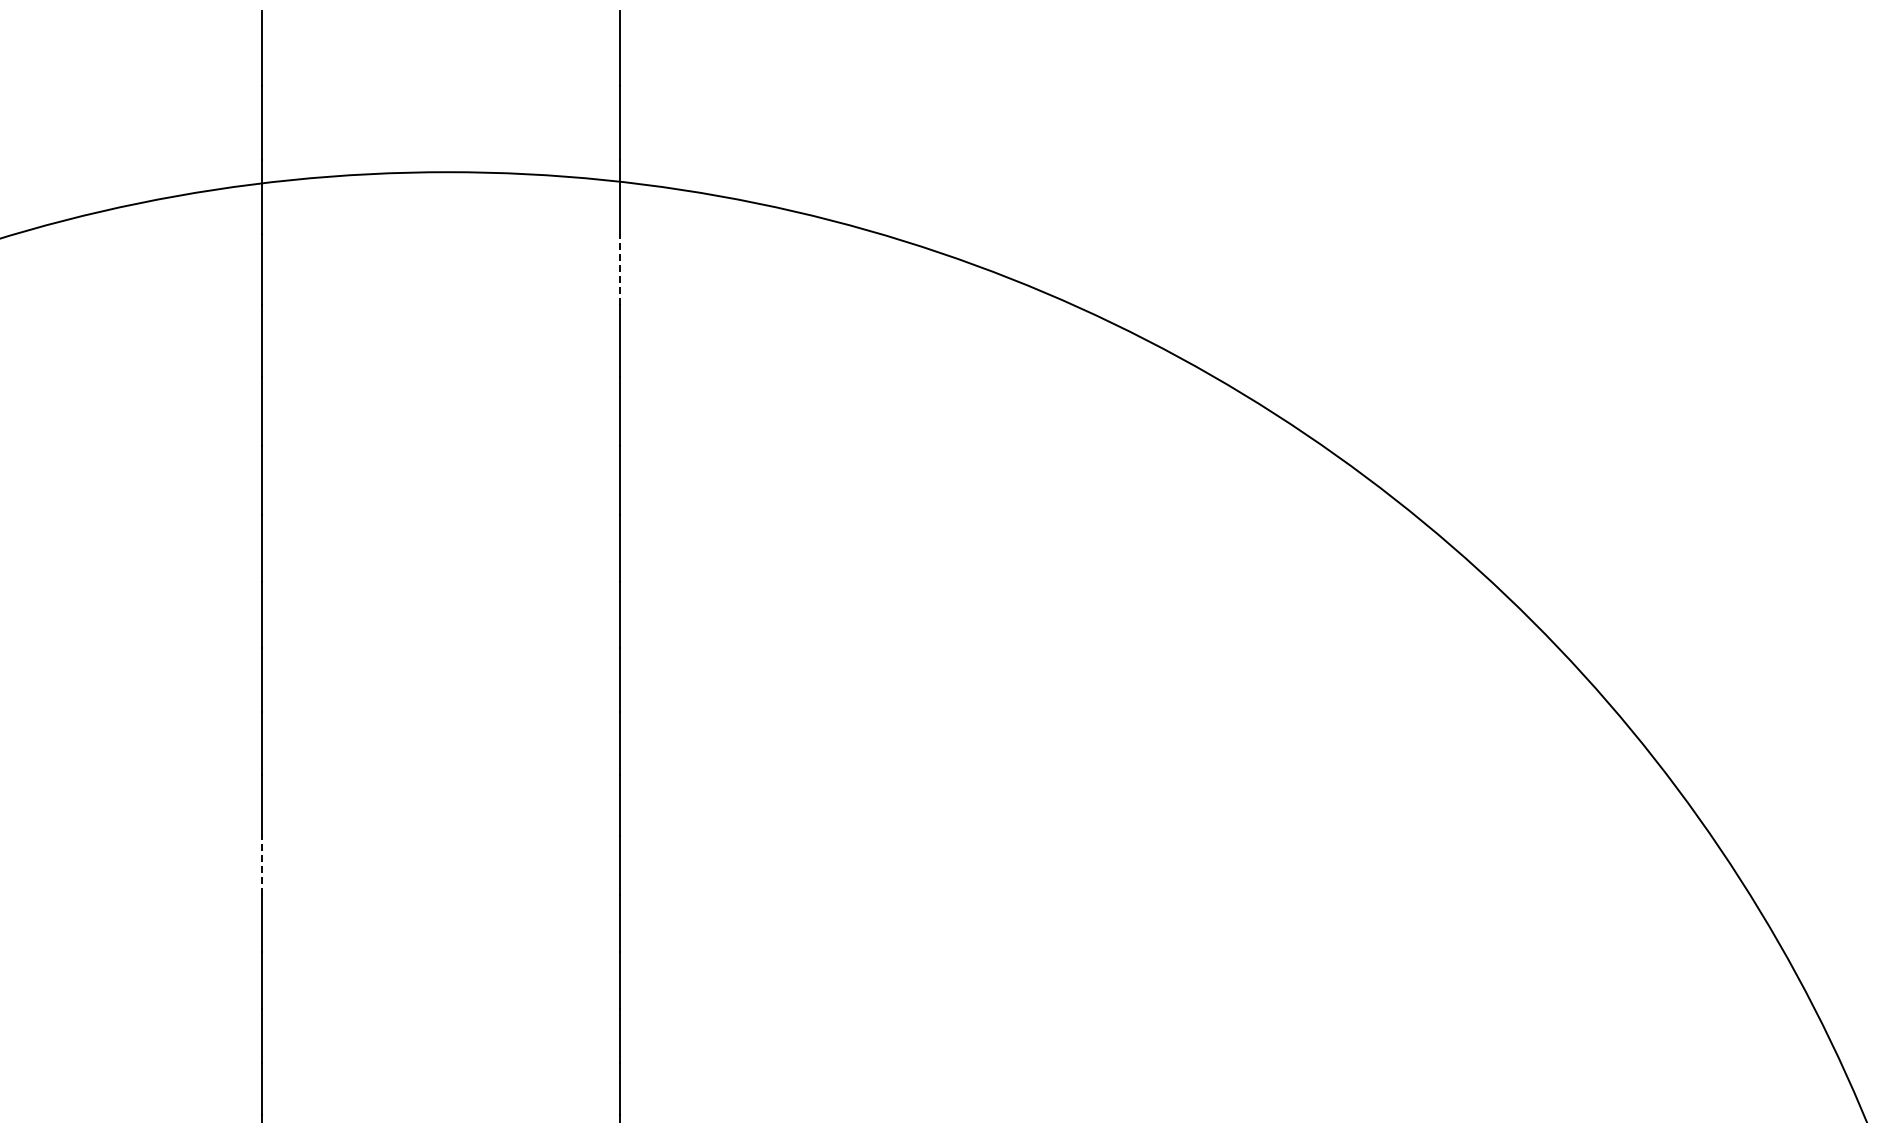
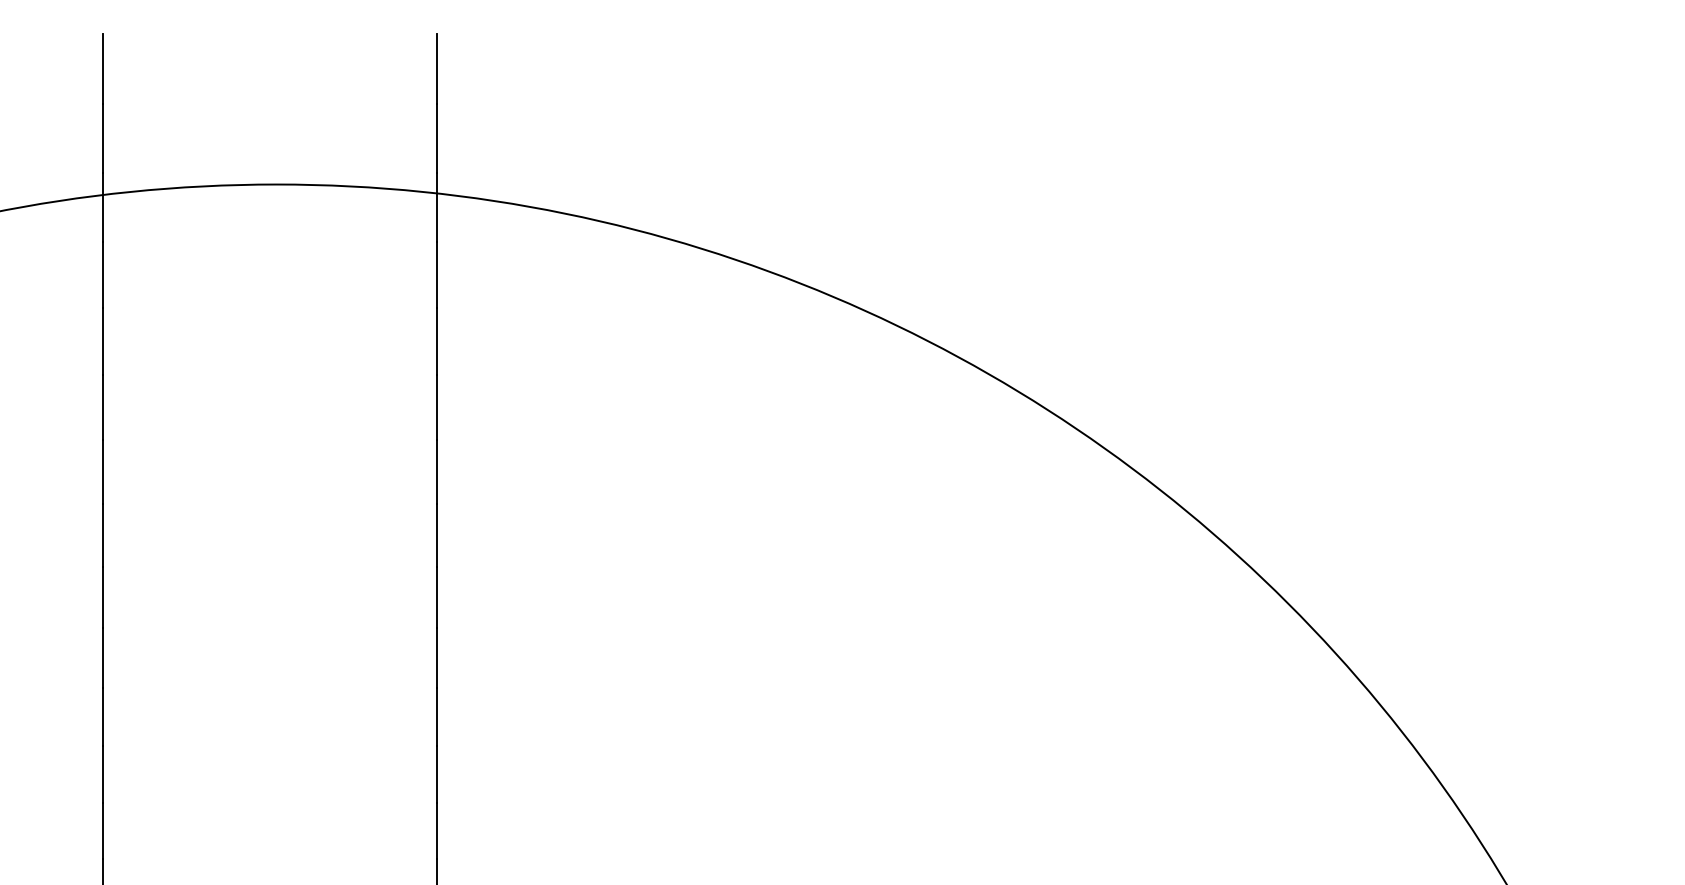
line: (619, 269) -> (436, 275), dashed -> solid
line: (261, 865) -> (102, 830), dashed -> solid

